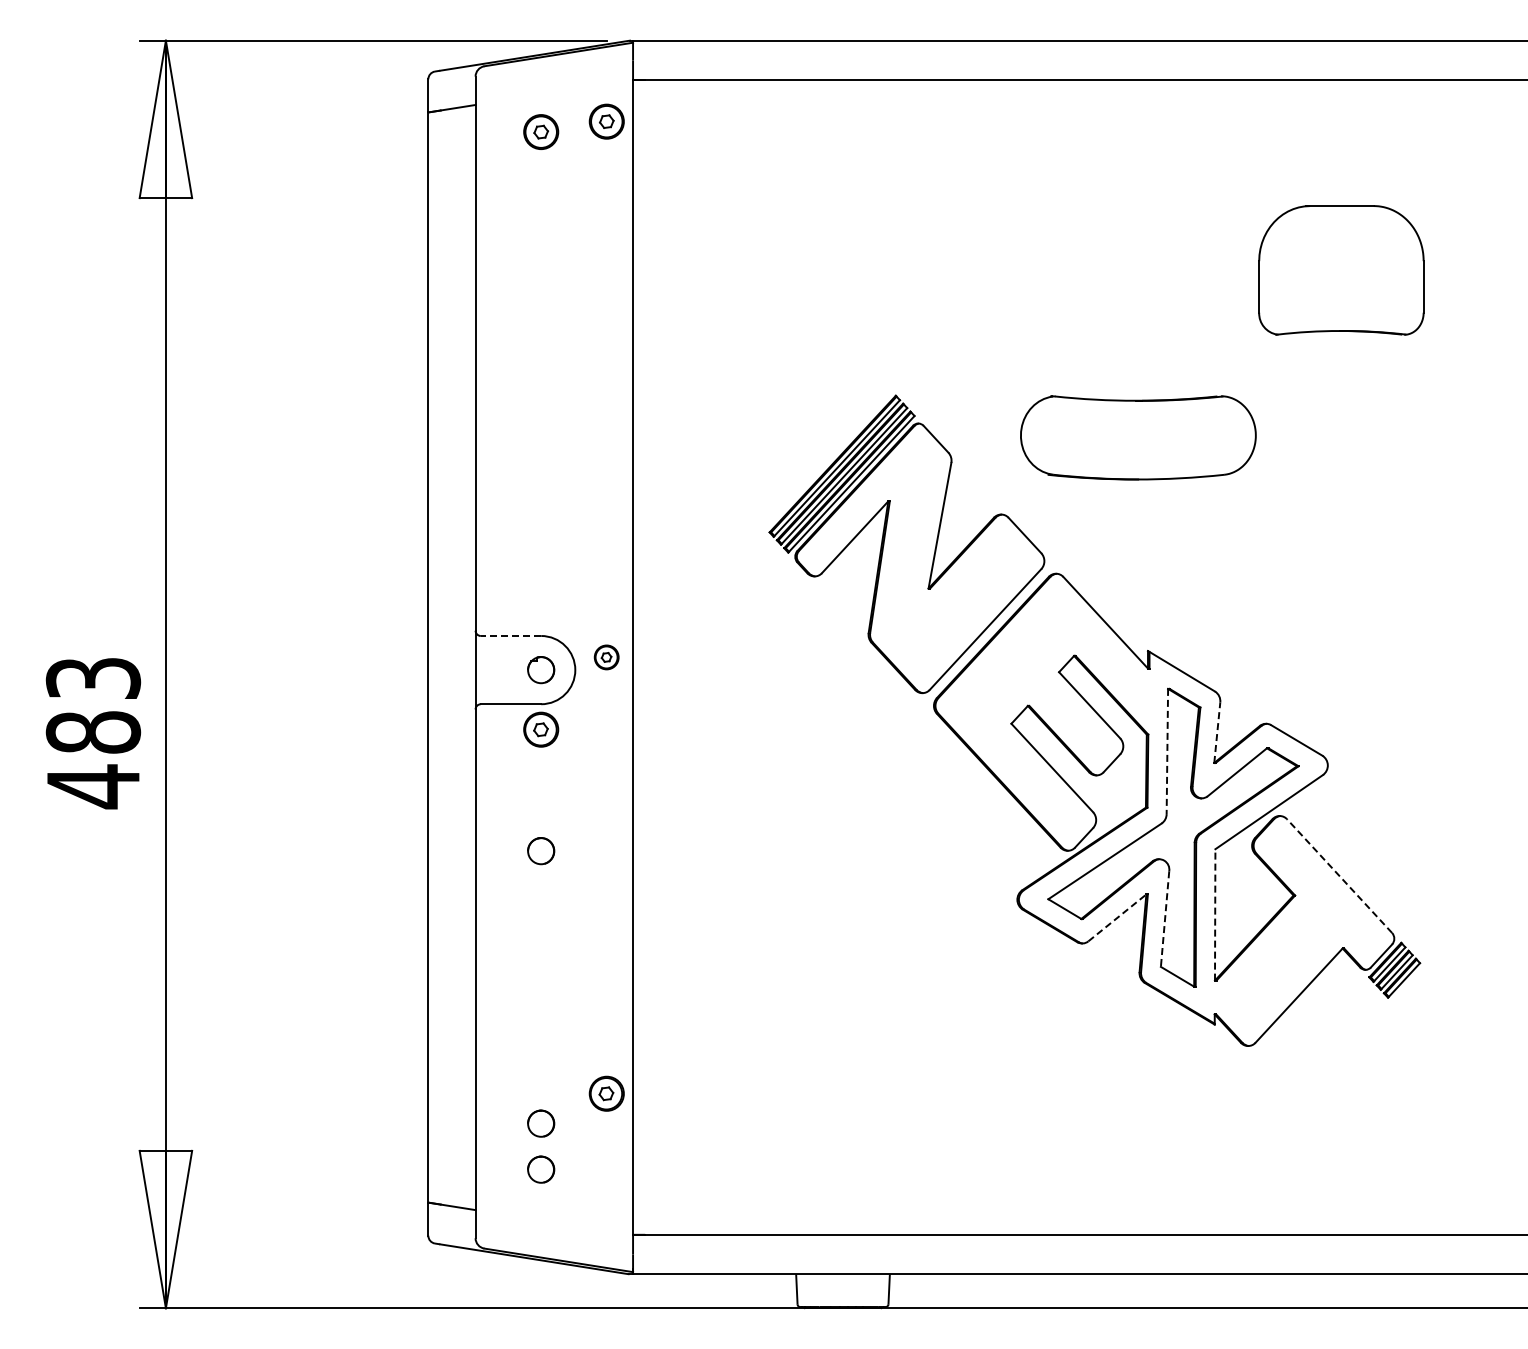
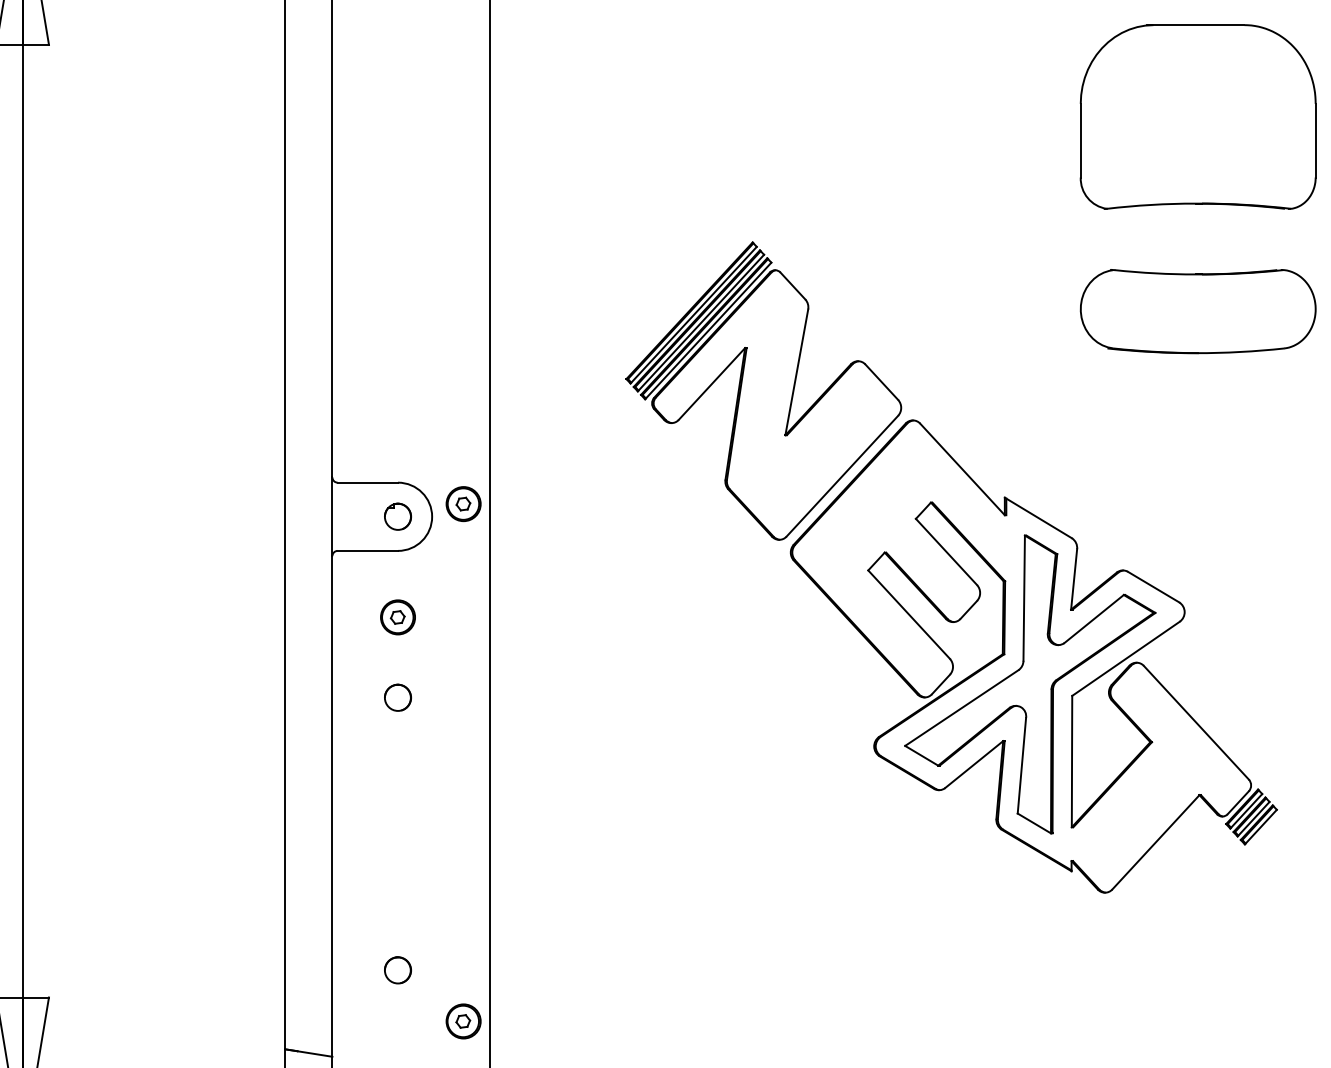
part: (1341, 270) -> (1198, 117), size x1.43
part: (1138, 437) -> (1198, 311), moved
line: (510, 636) -> (367, 483), dashed -> solid
part: (606, 657) -> (463, 504), size x1.43
part: (541, 729) -> (398, 617), moved
line: (1217, 732) -> (1074, 579), dashed -> solid
line: (1167, 751) -> (1024, 598), dashed -> solid
line: (1339, 875) -> (1196, 722), dashed -> solid
line: (1215, 914) -> (1072, 761), dashed -> solid
line: (1117, 917) -> (974, 764), dashed -> solid
line: (1165, 919) -> (1022, 766), dashed -> solid
part: (606, 1093) -> (463, 1021), moved
circle: (541, 1169) -> (398, 1016), removed

